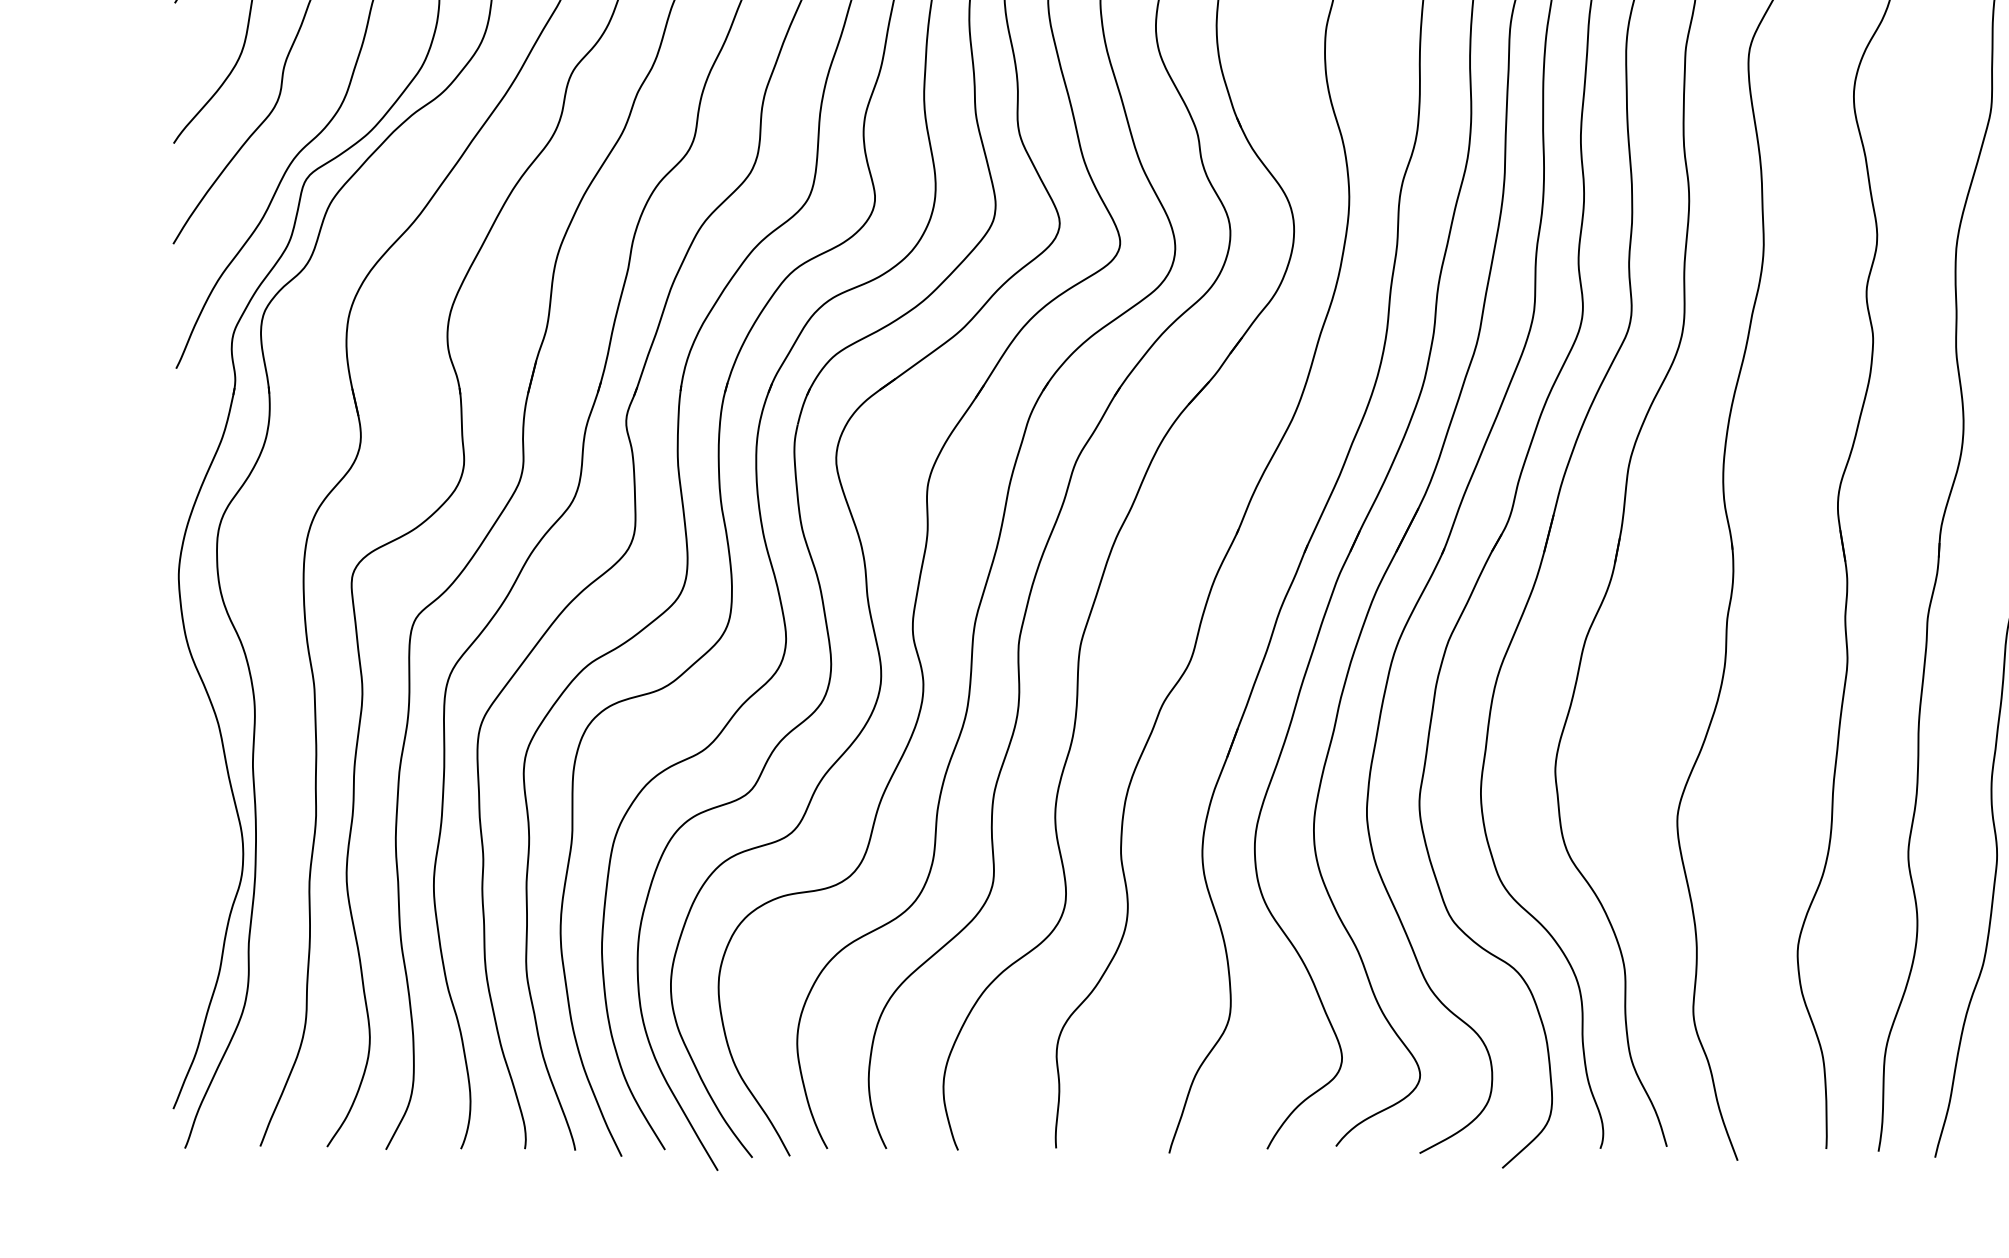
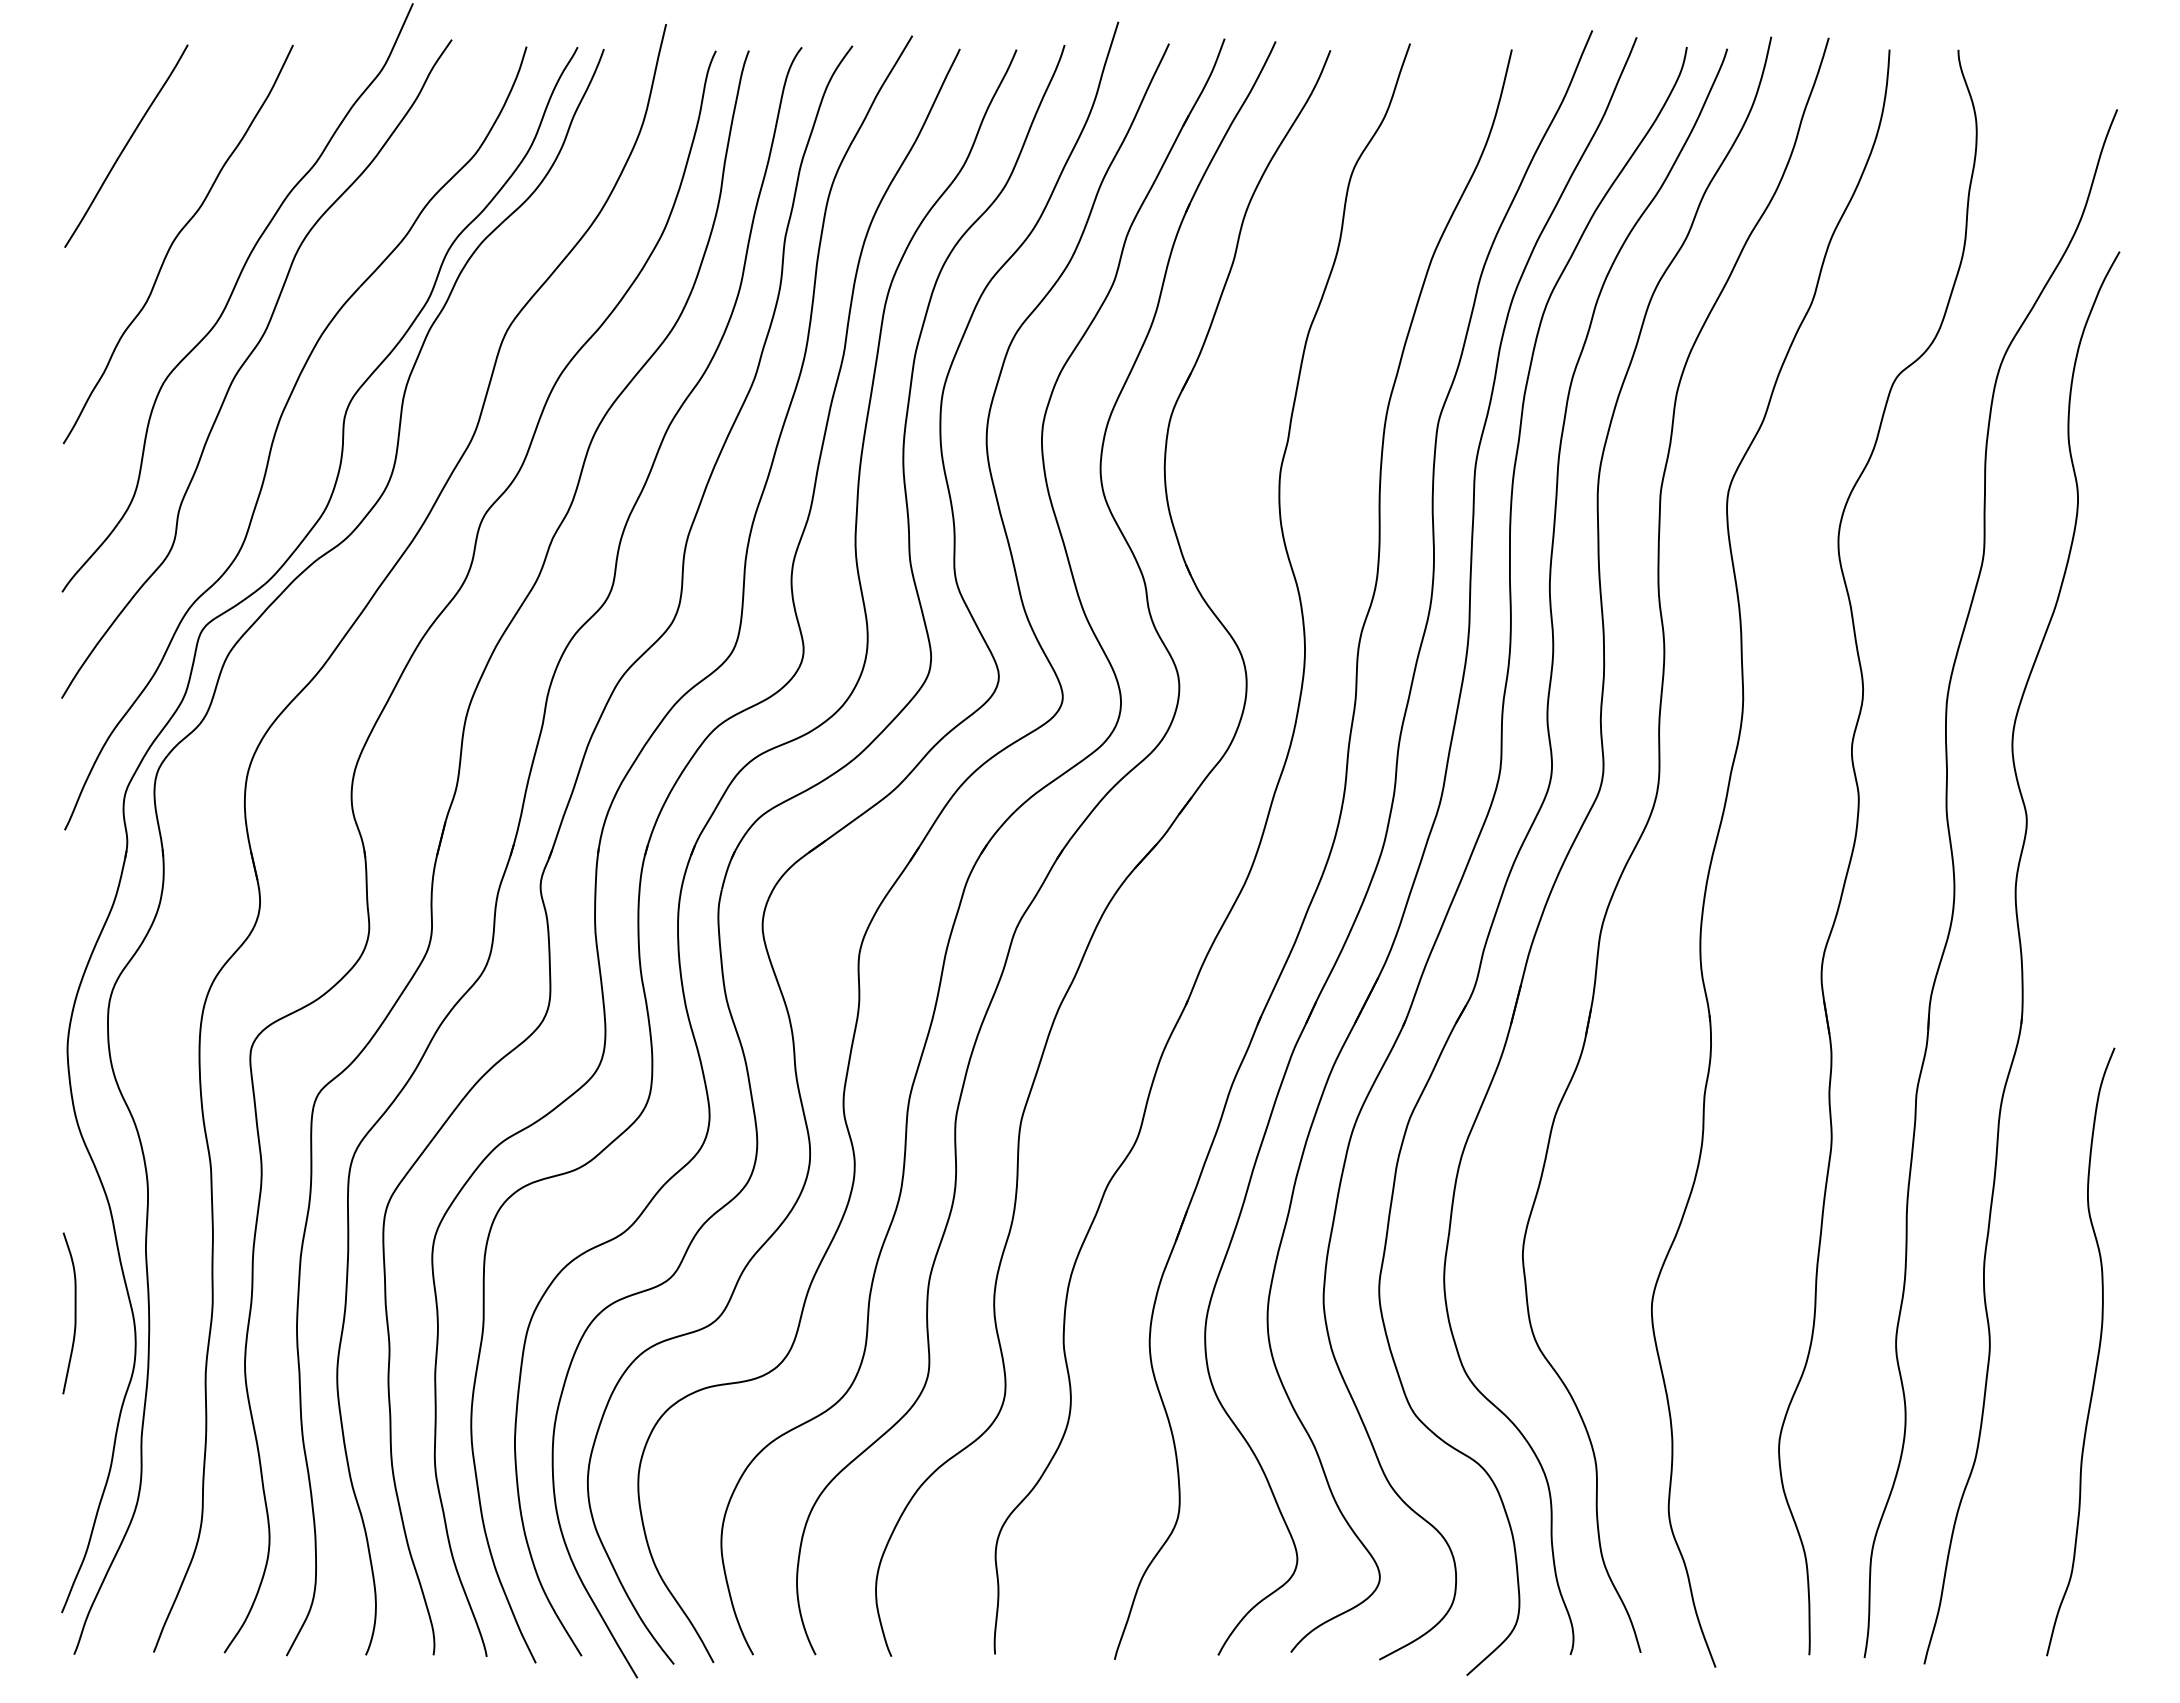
curve: (185, 825) -> (74, 1313), added

